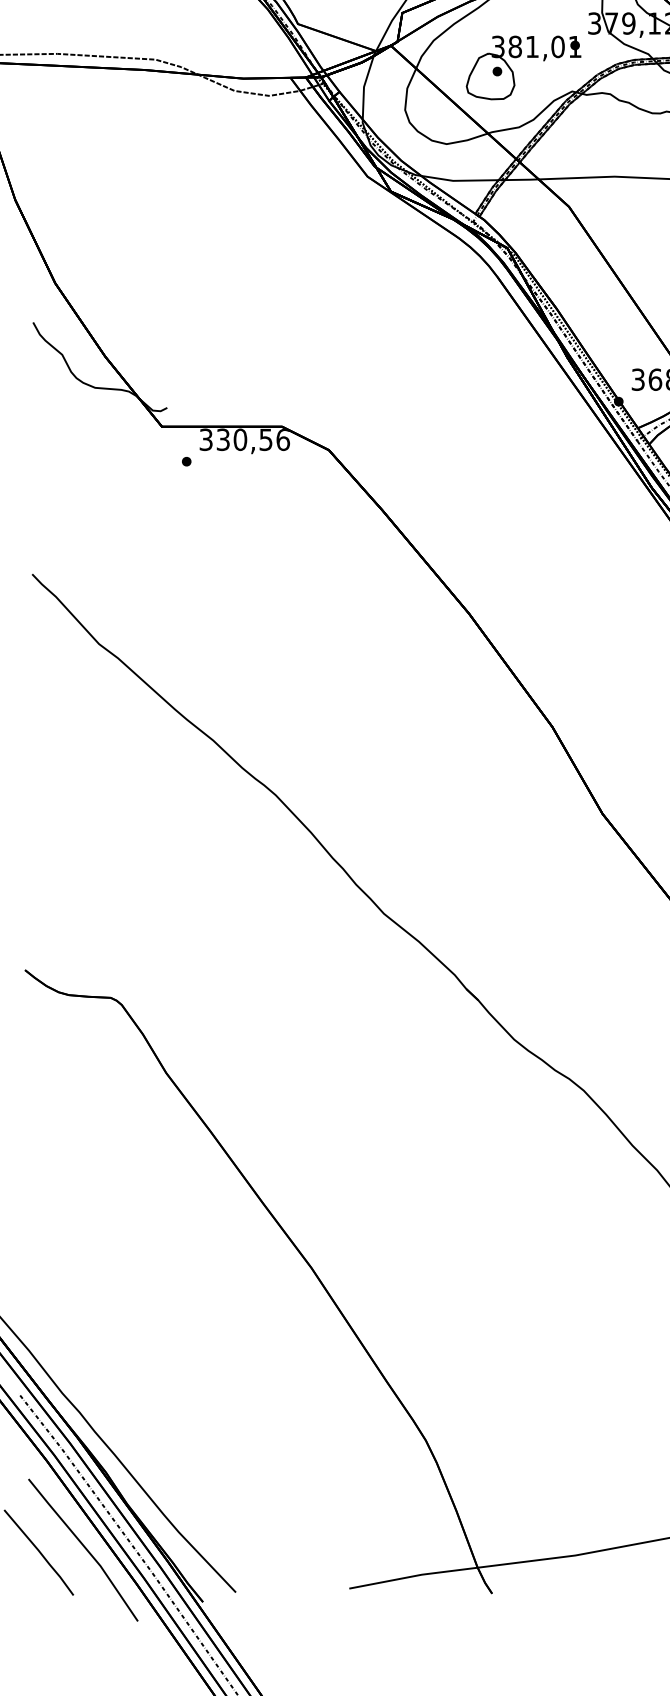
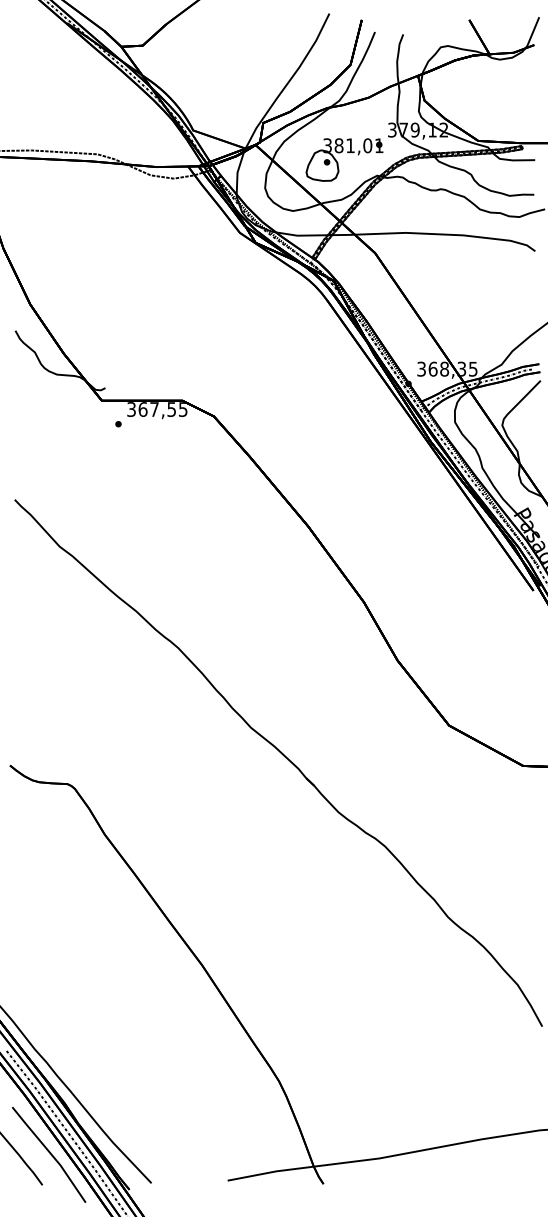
text: (252, 439) -> (162, 409), 330,56 -> 367,55

